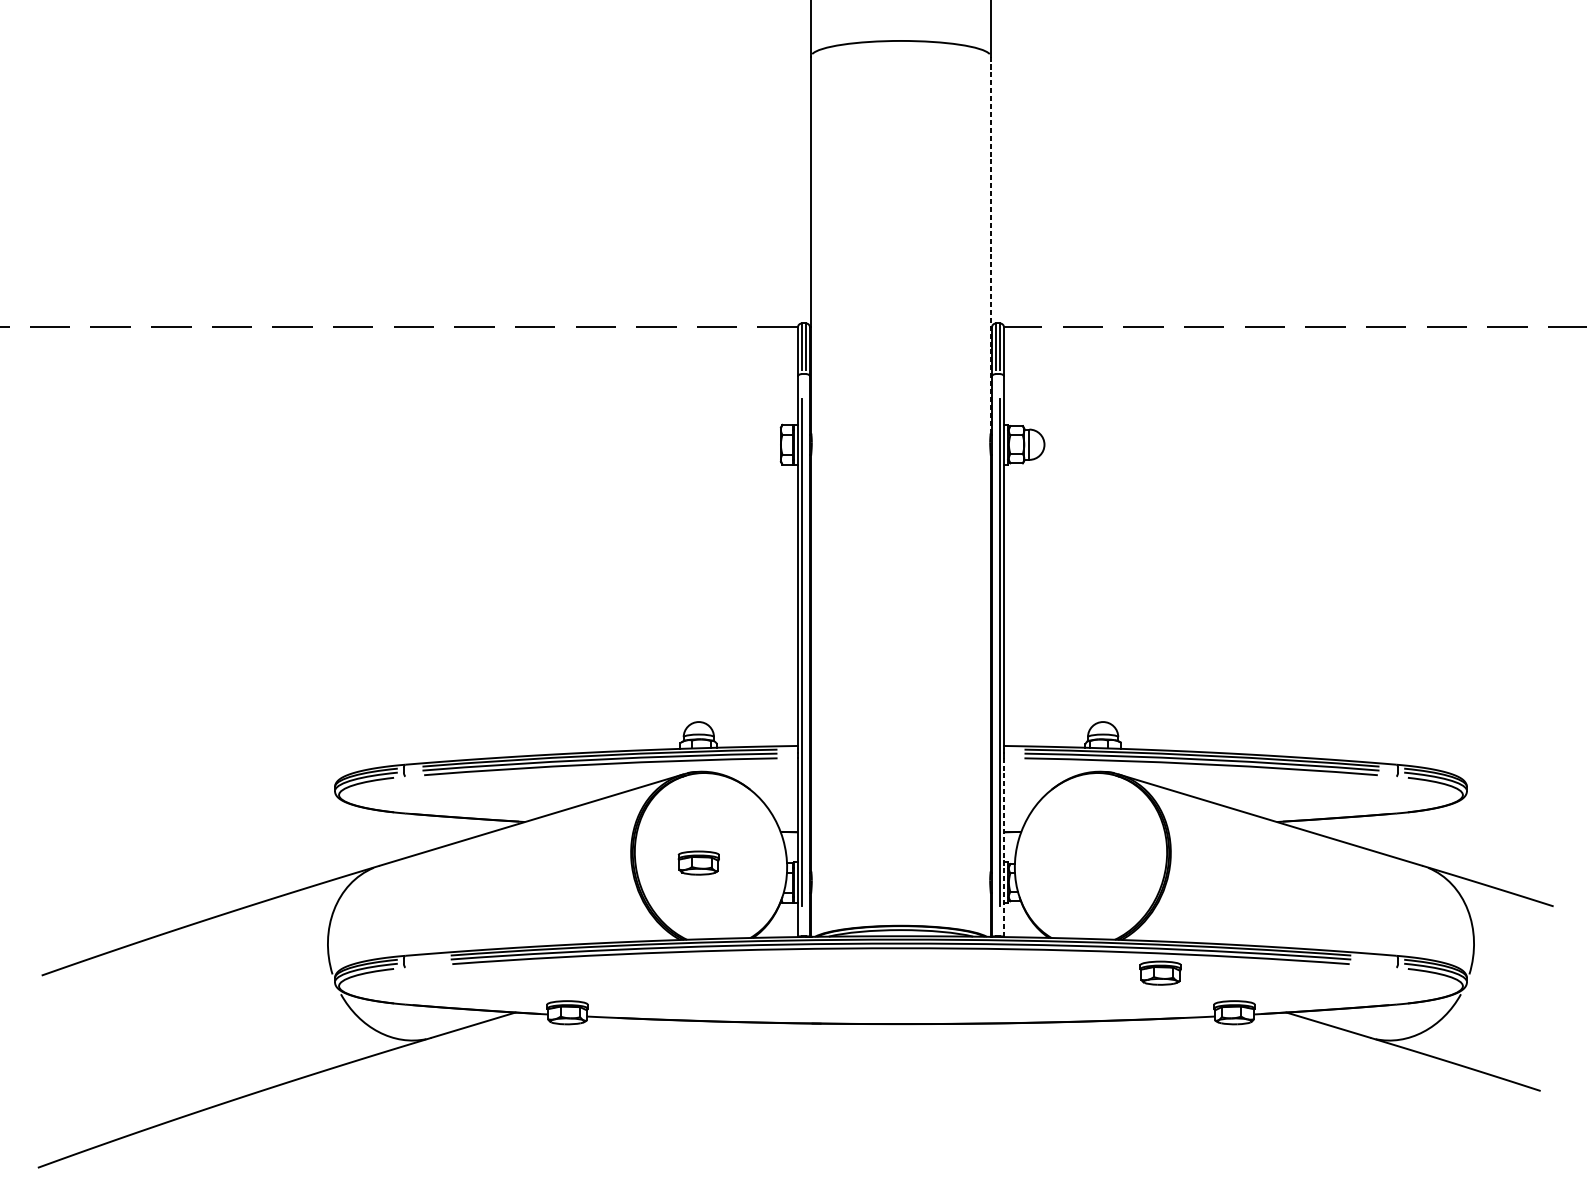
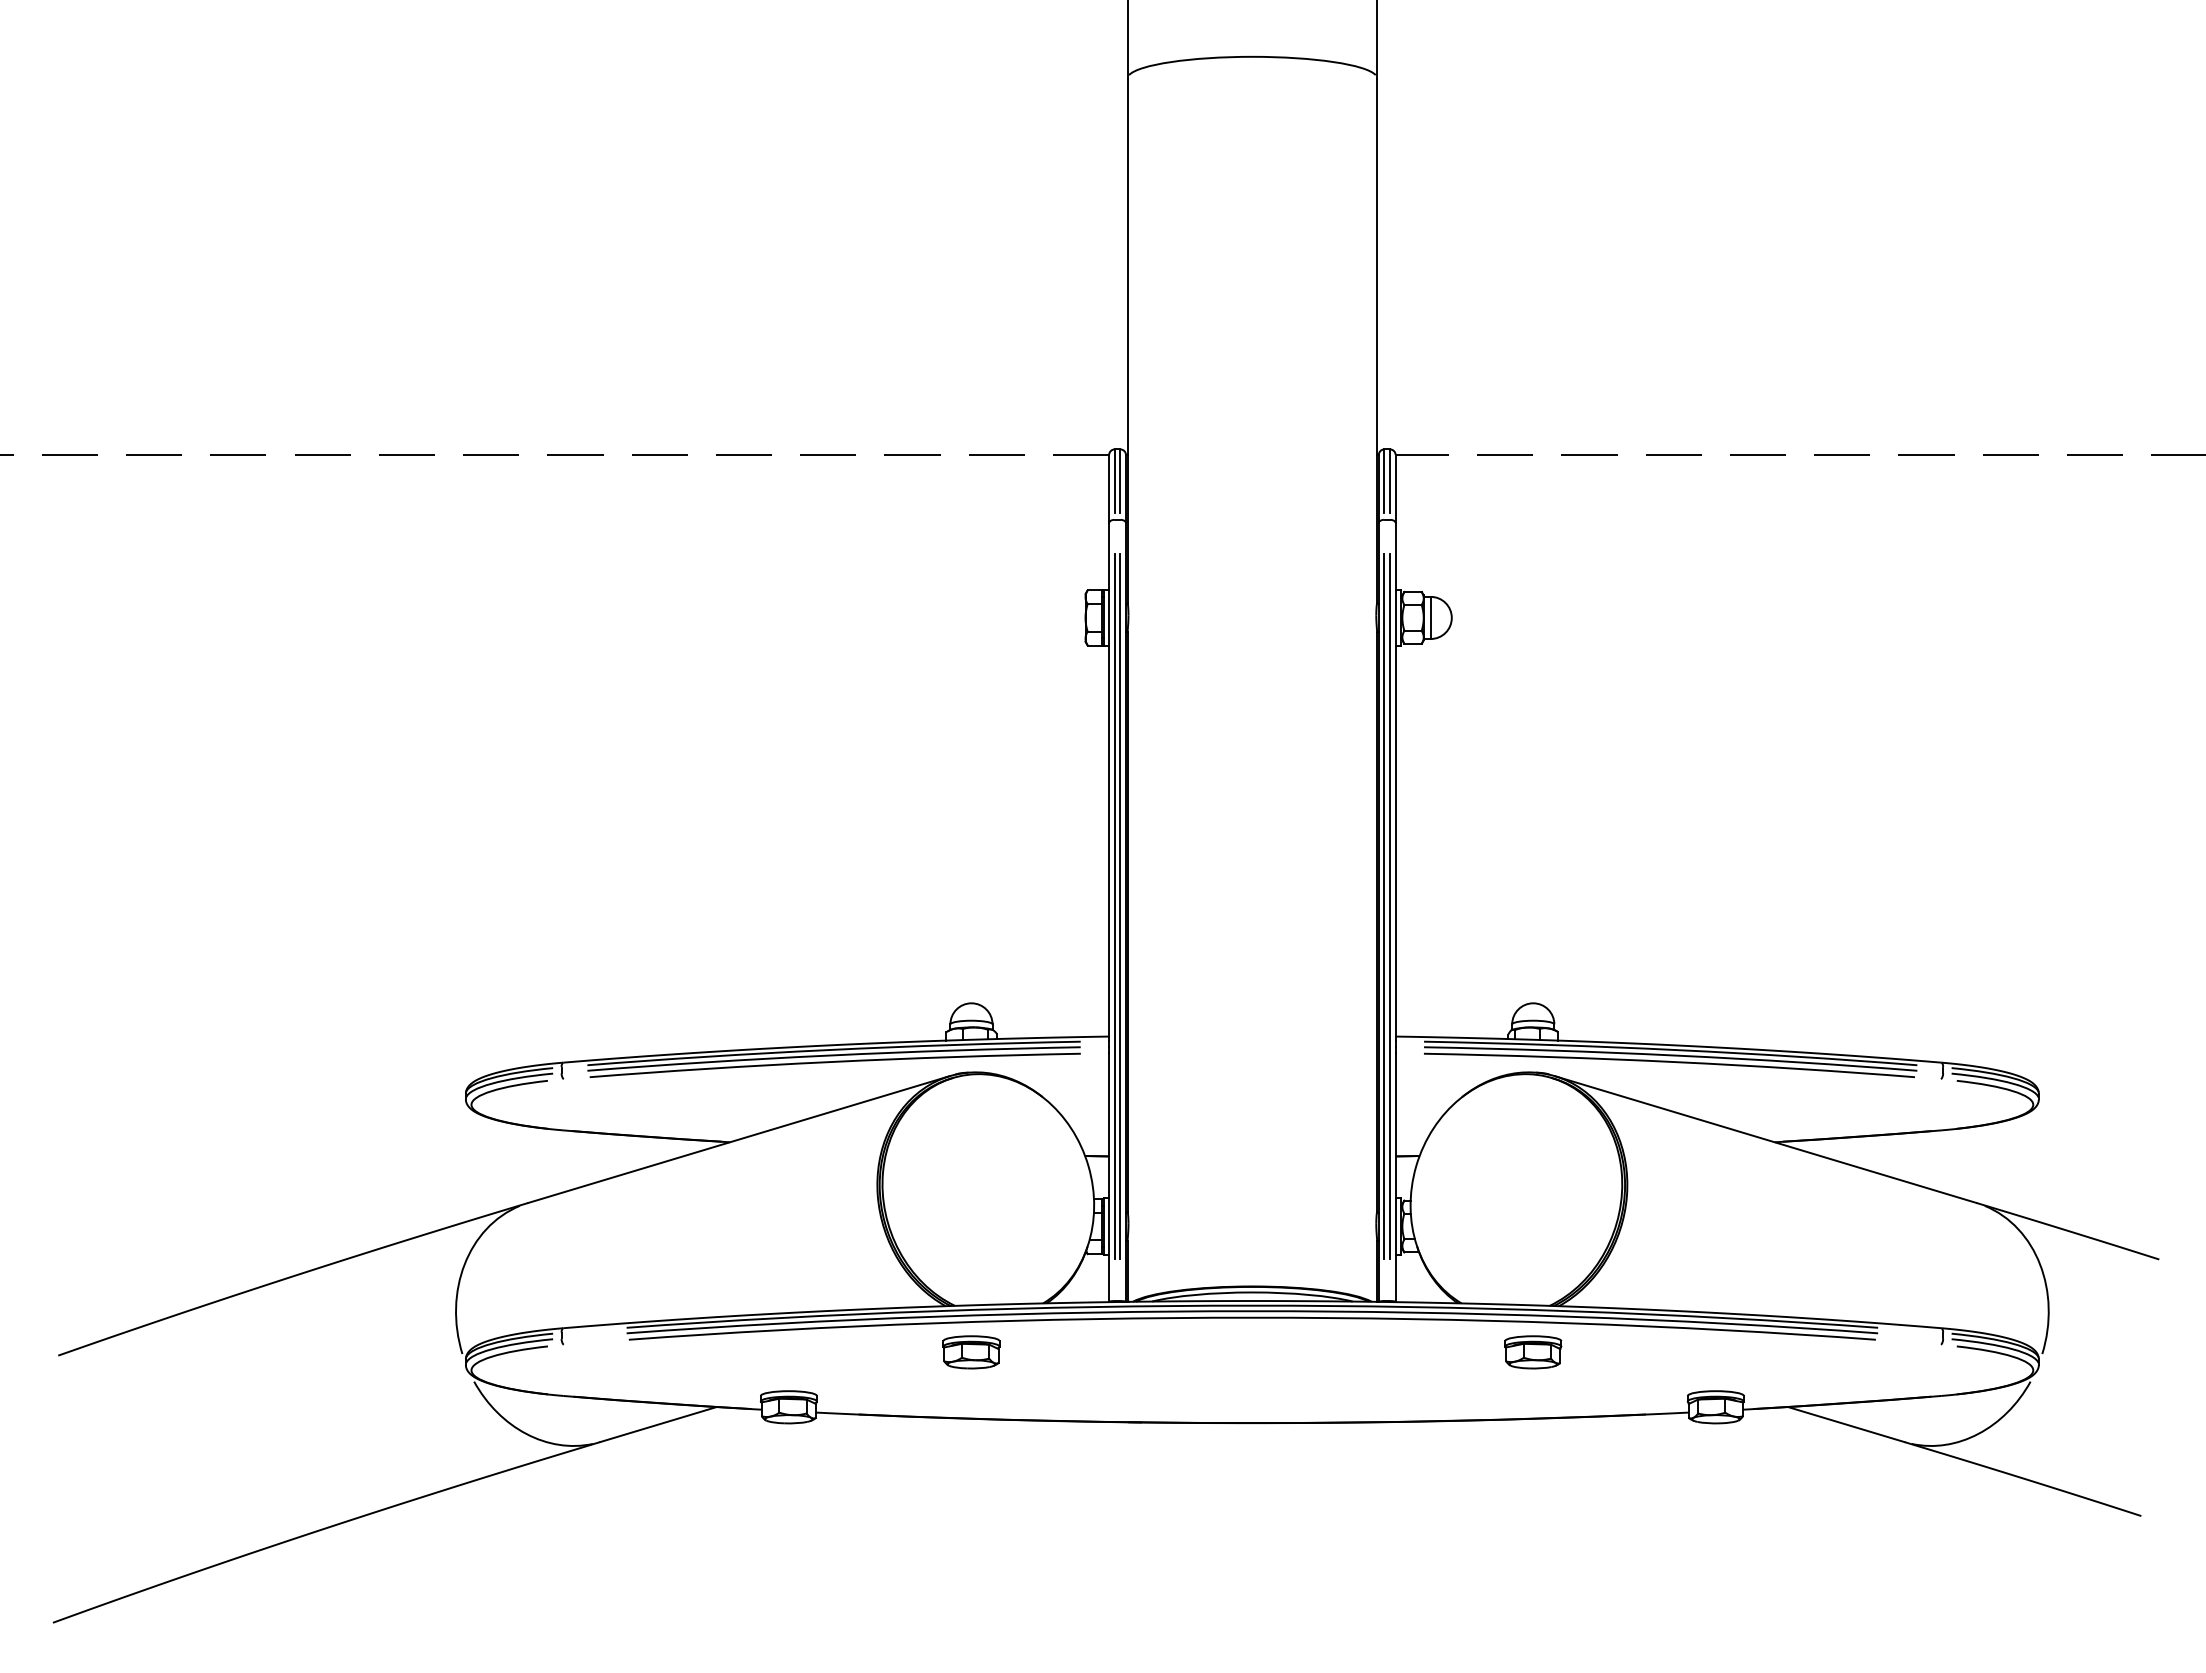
line: (991, 245) -> (1377, 341), dashed -> solid
line: (806, 652) -> (1120, 906), added
line: (996, 652) -> (1384, 906), added
line: (1003, 847) -> (1395, 1177), dashed -> solid
part: (698, 863) -> (971, 1352), moved
part: (1160, 973) -> (1533, 1352), moved

